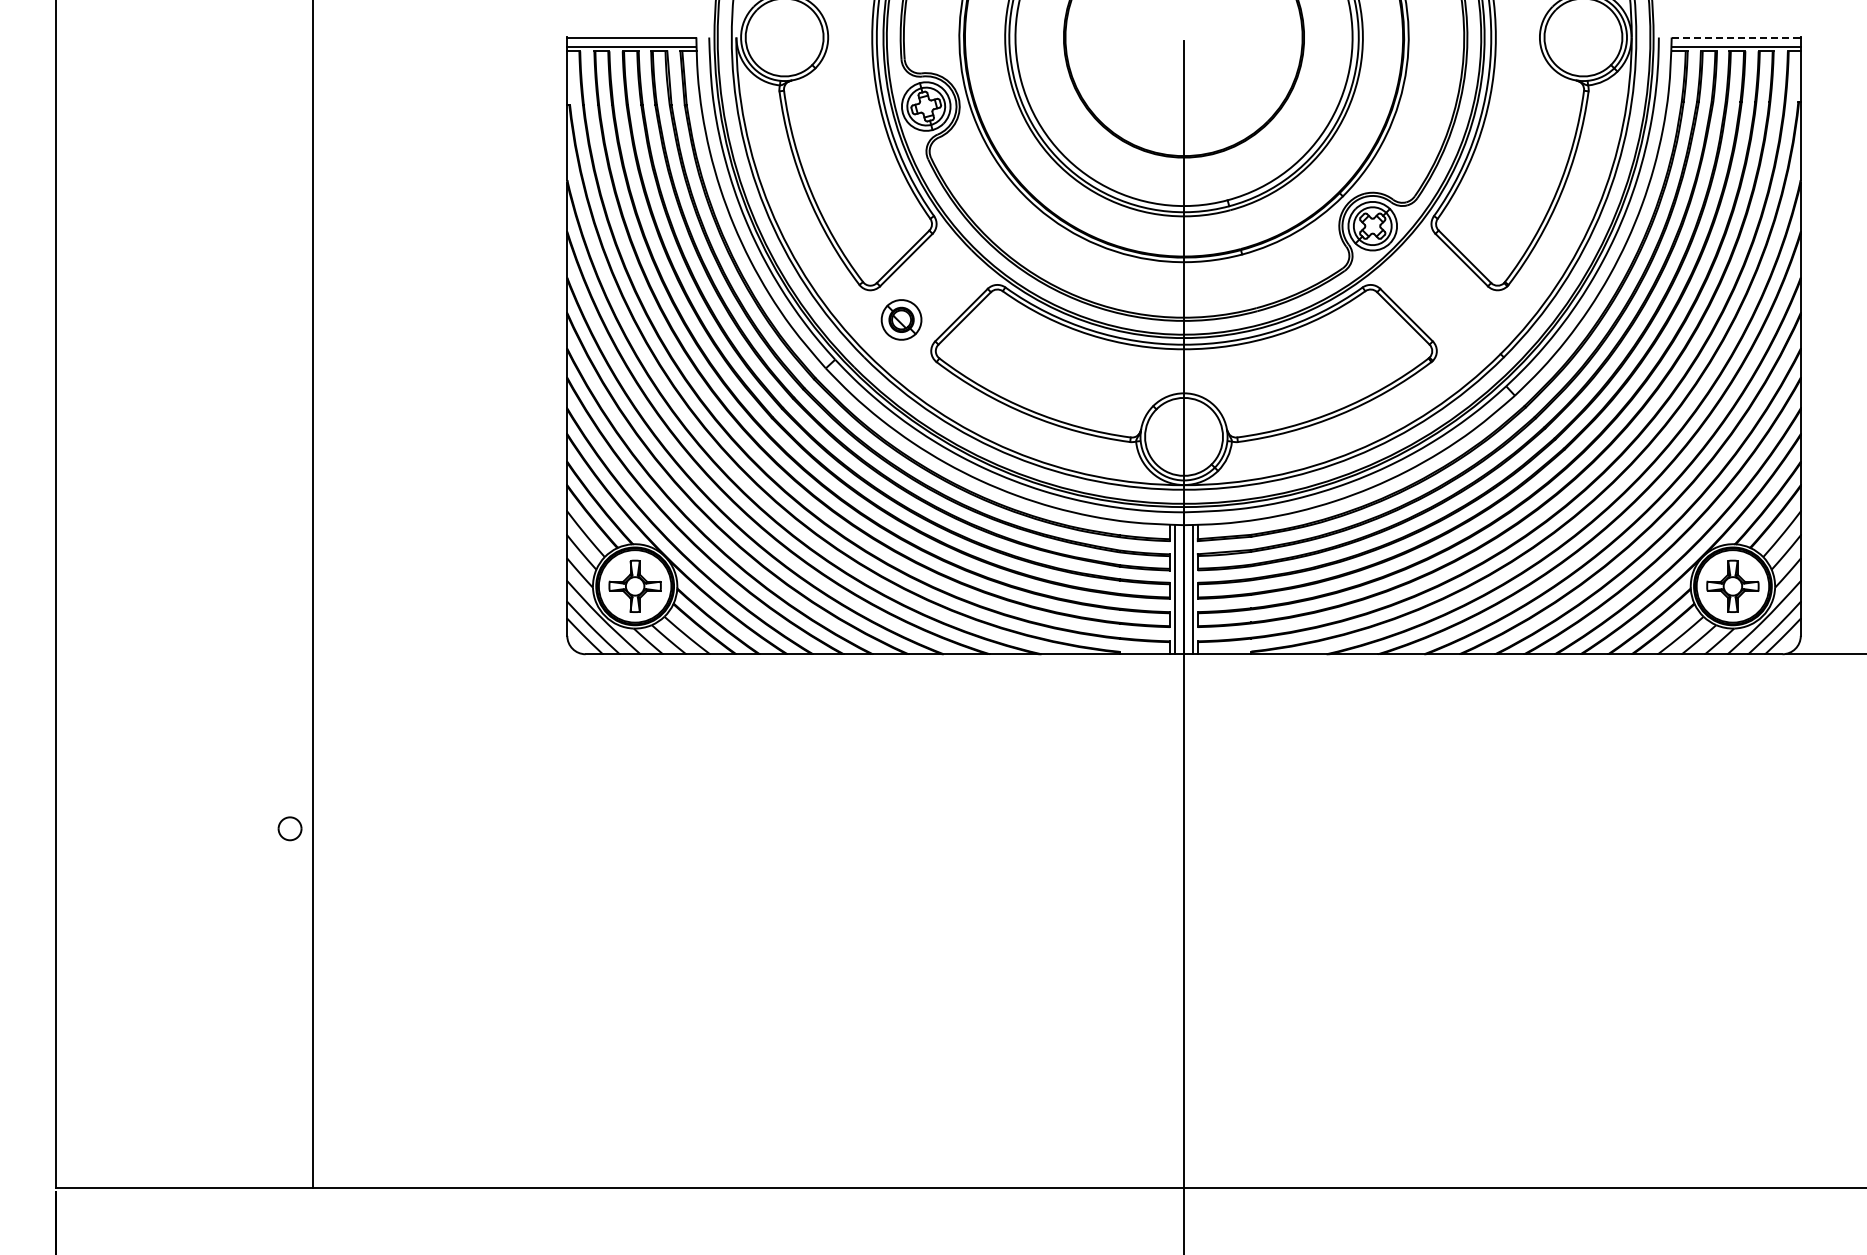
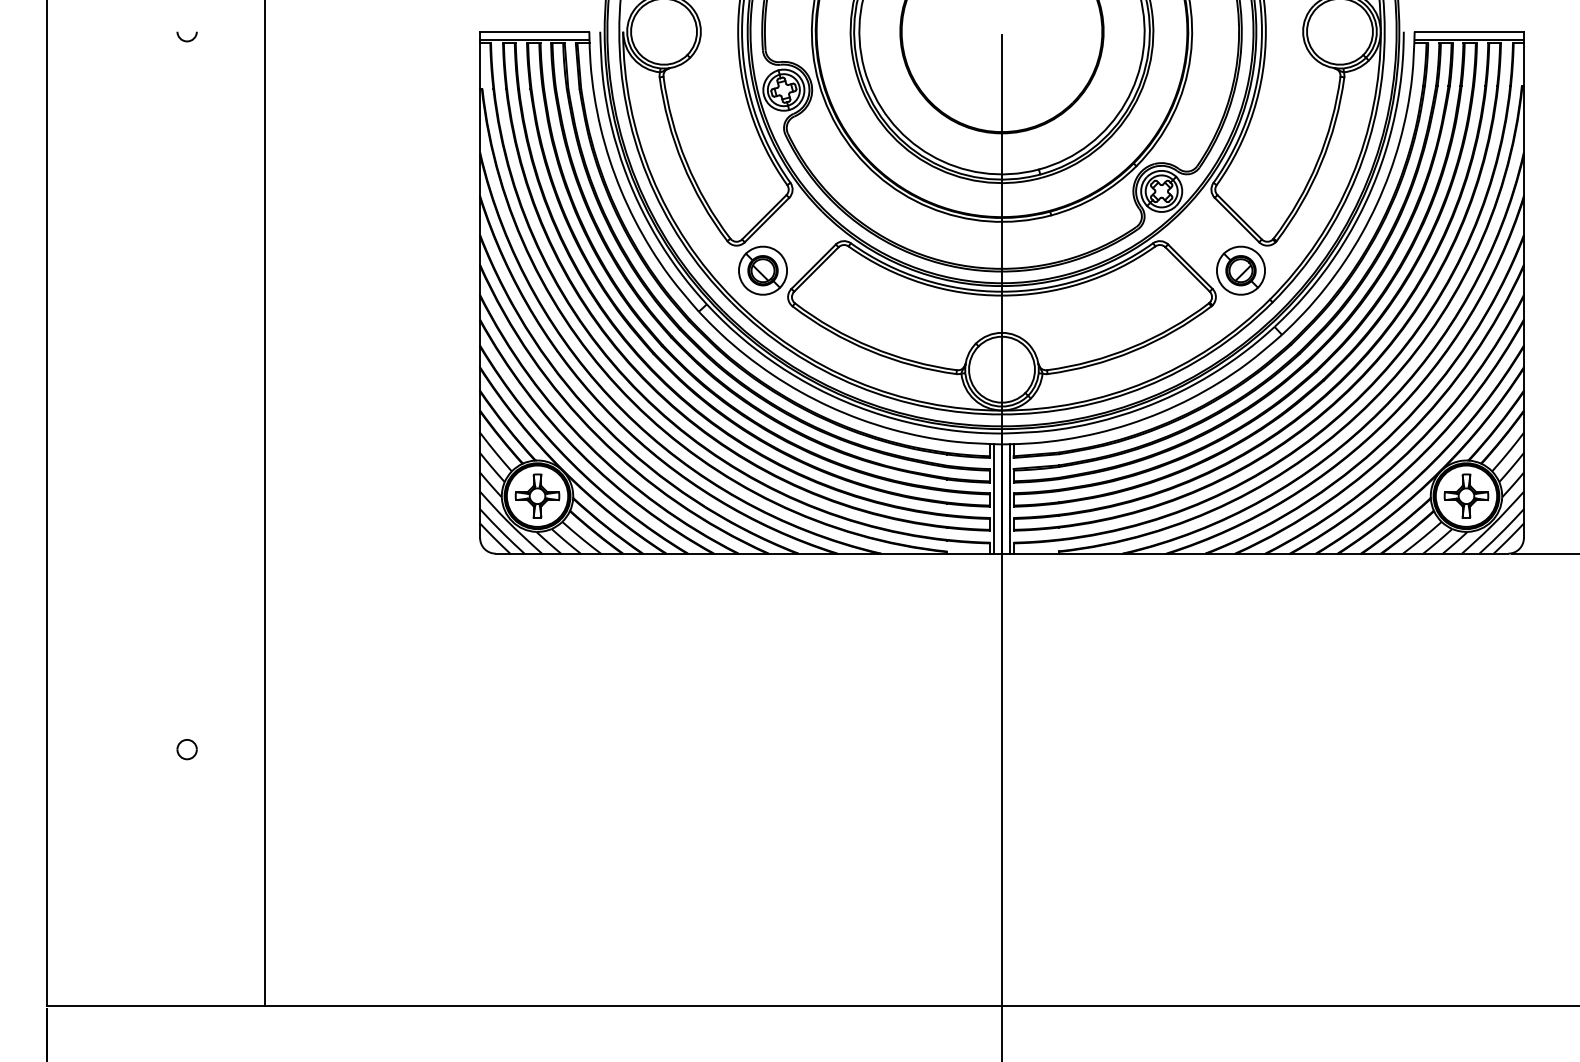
line: (1736, 37) -> (1469, 31), dashed -> solid
arc: (219, 47) -> (185, 40), added
part: (901, 319) -> (762, 270), size x1.43
part: (1466, 319) -> (1241, 270), added
part: (289, 828) -> (186, 749), moved

